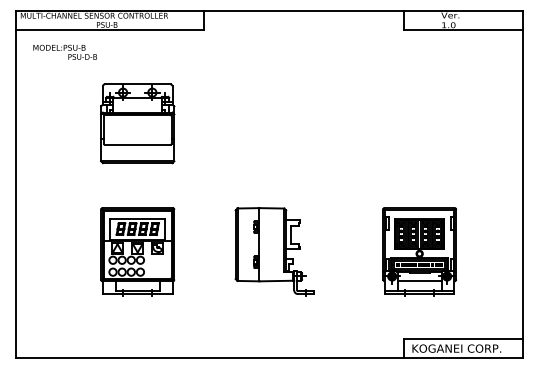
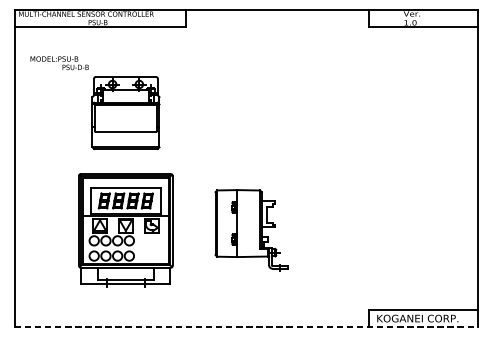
text: (64, 51) -> (59, 62), moved
part: (137, 251) -> (125, 229), size x1.4
part: (419, 251) -> (383, 229), removed
line: (269, 357) -> (246, 326), solid -> dashed

